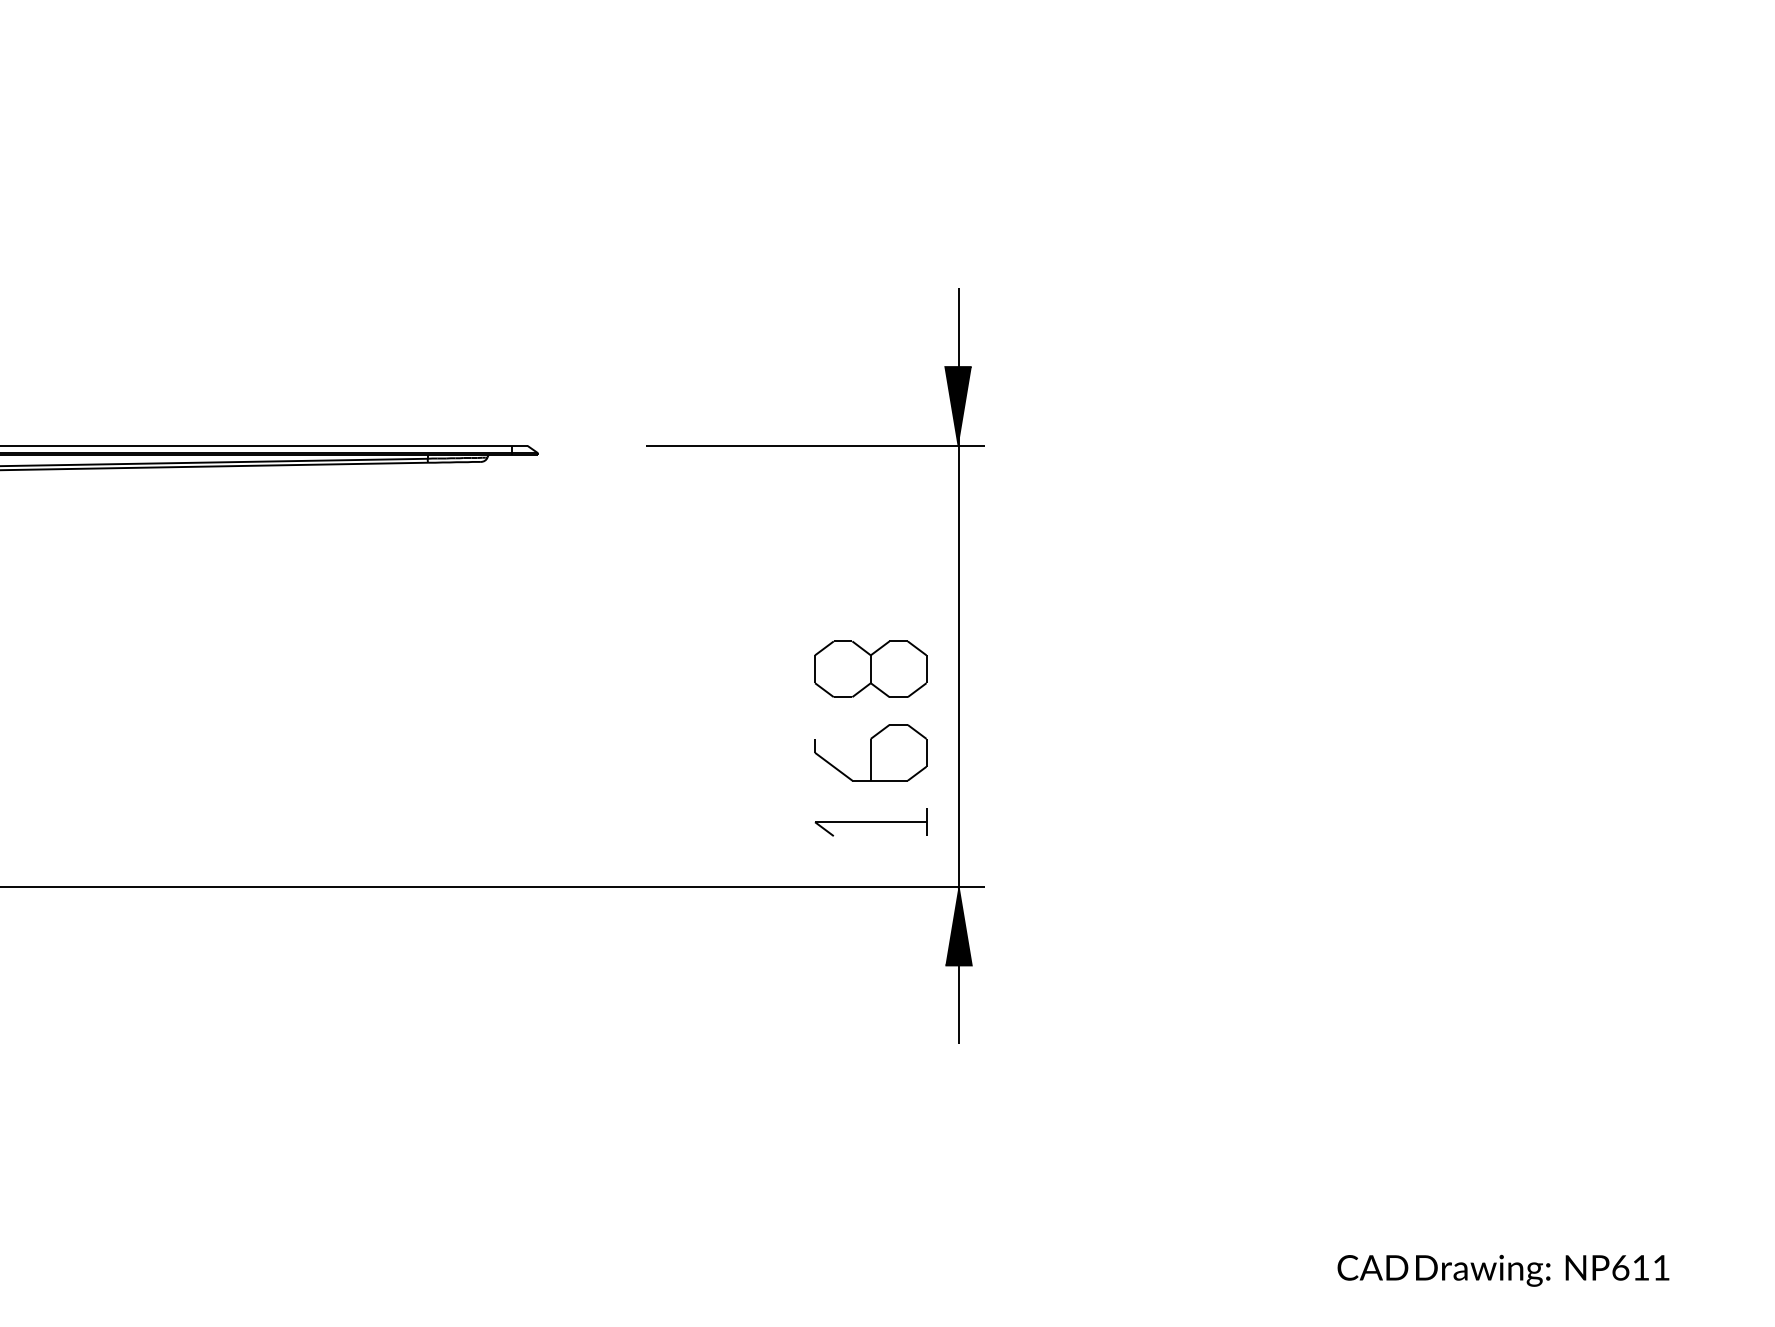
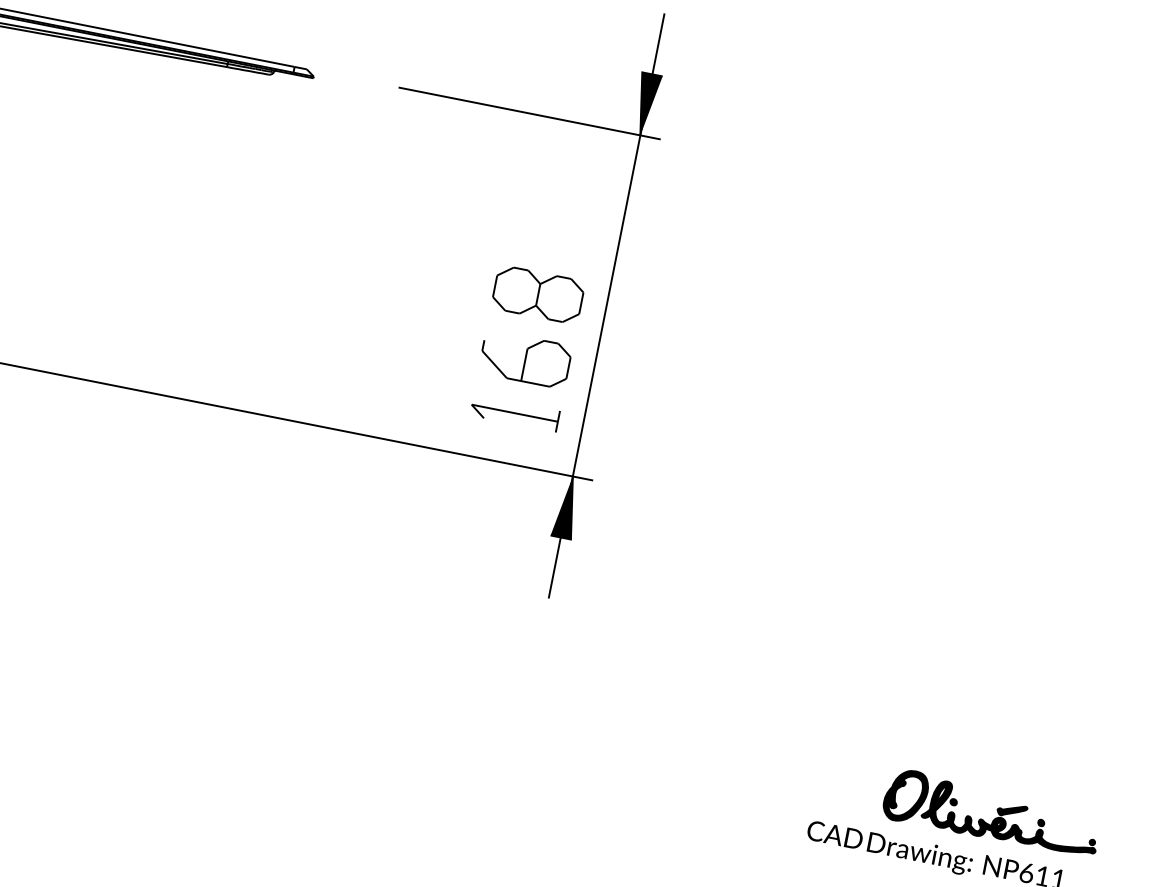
part: (1568, 1198) -> (997, 811), added

